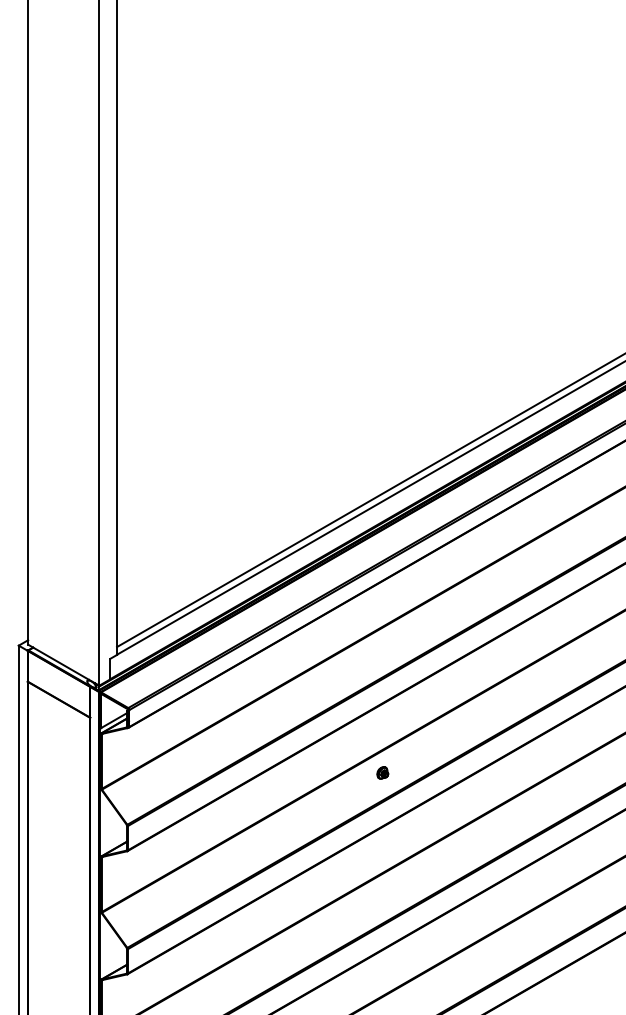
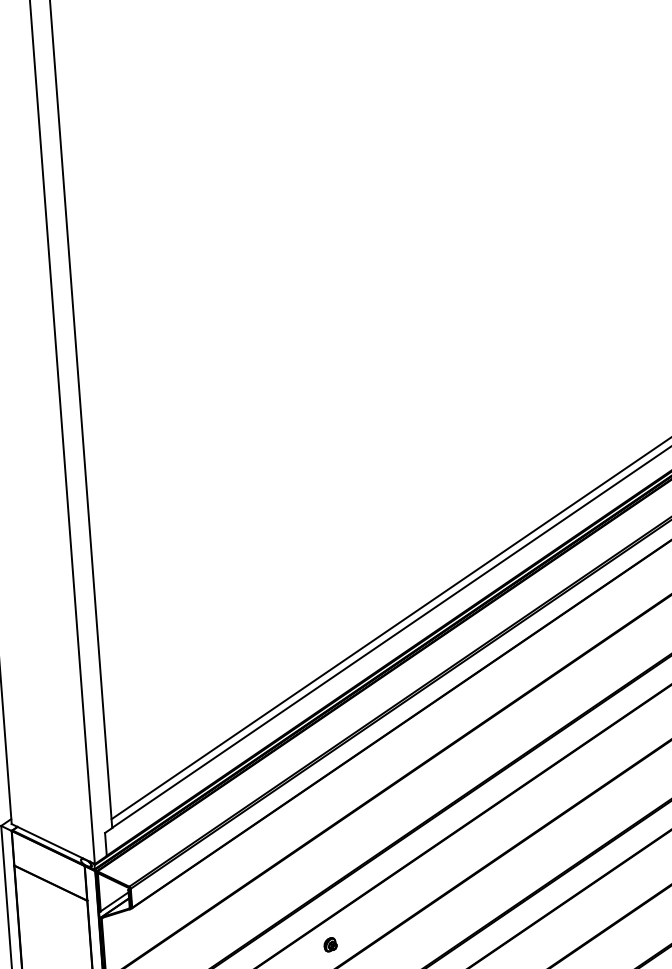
part: (382, 772) -> (330, 944), moved

